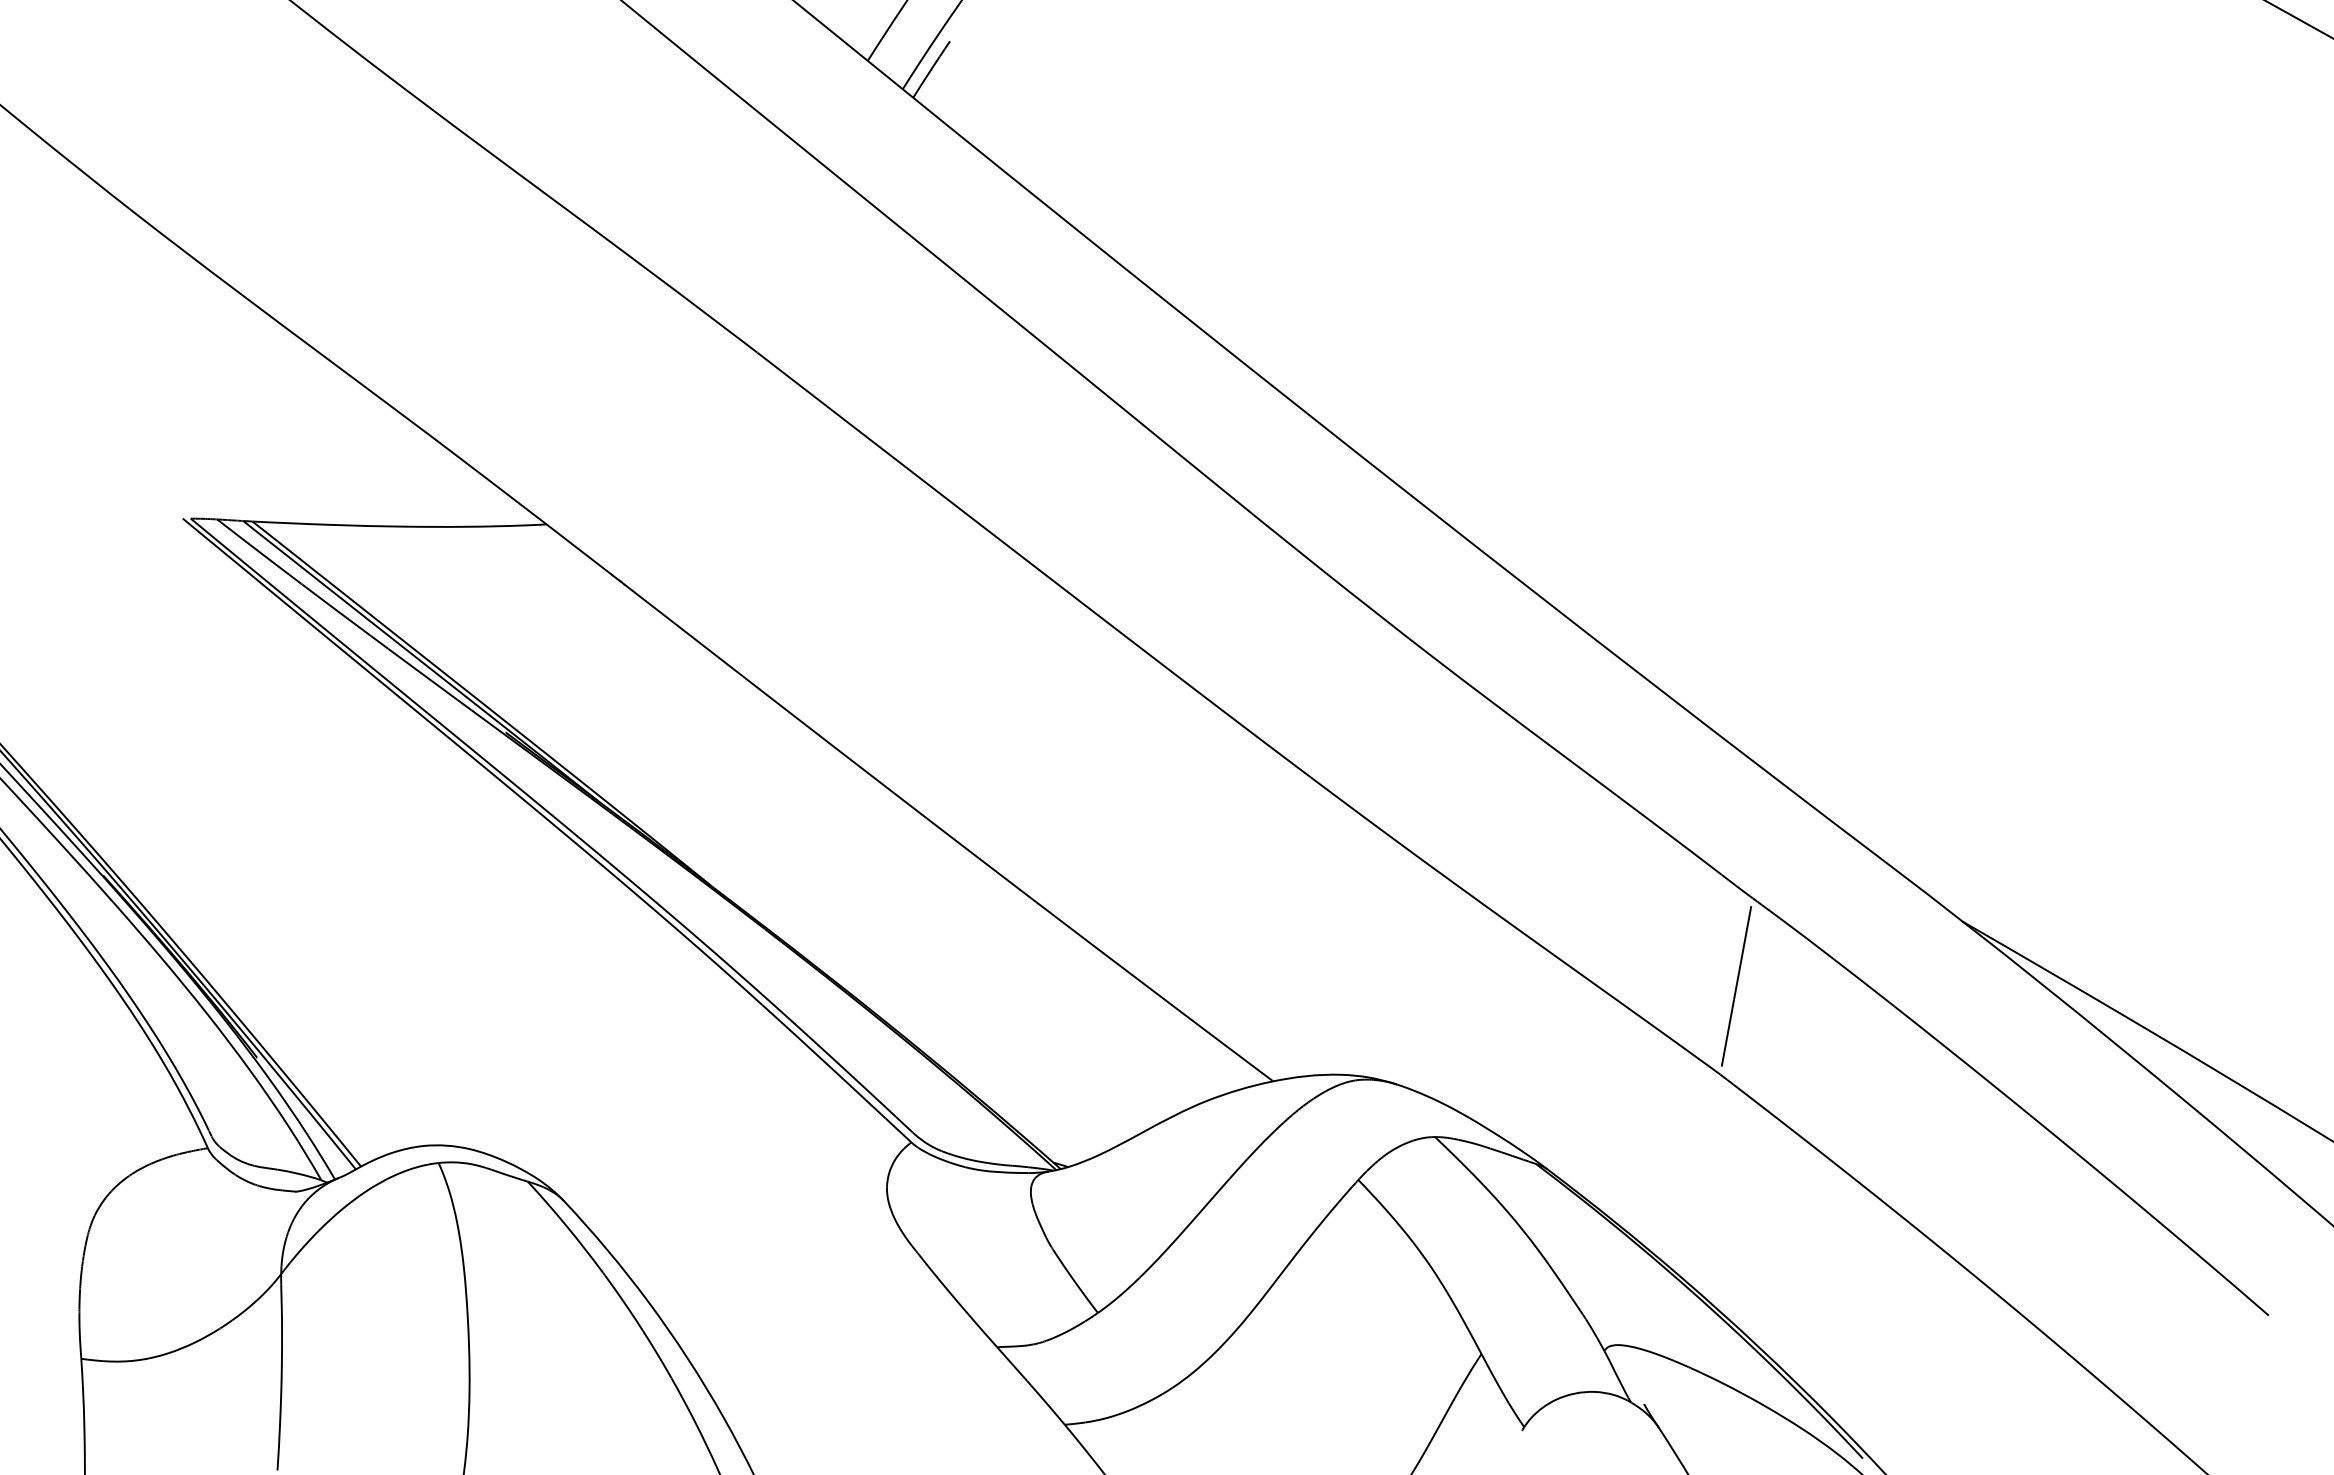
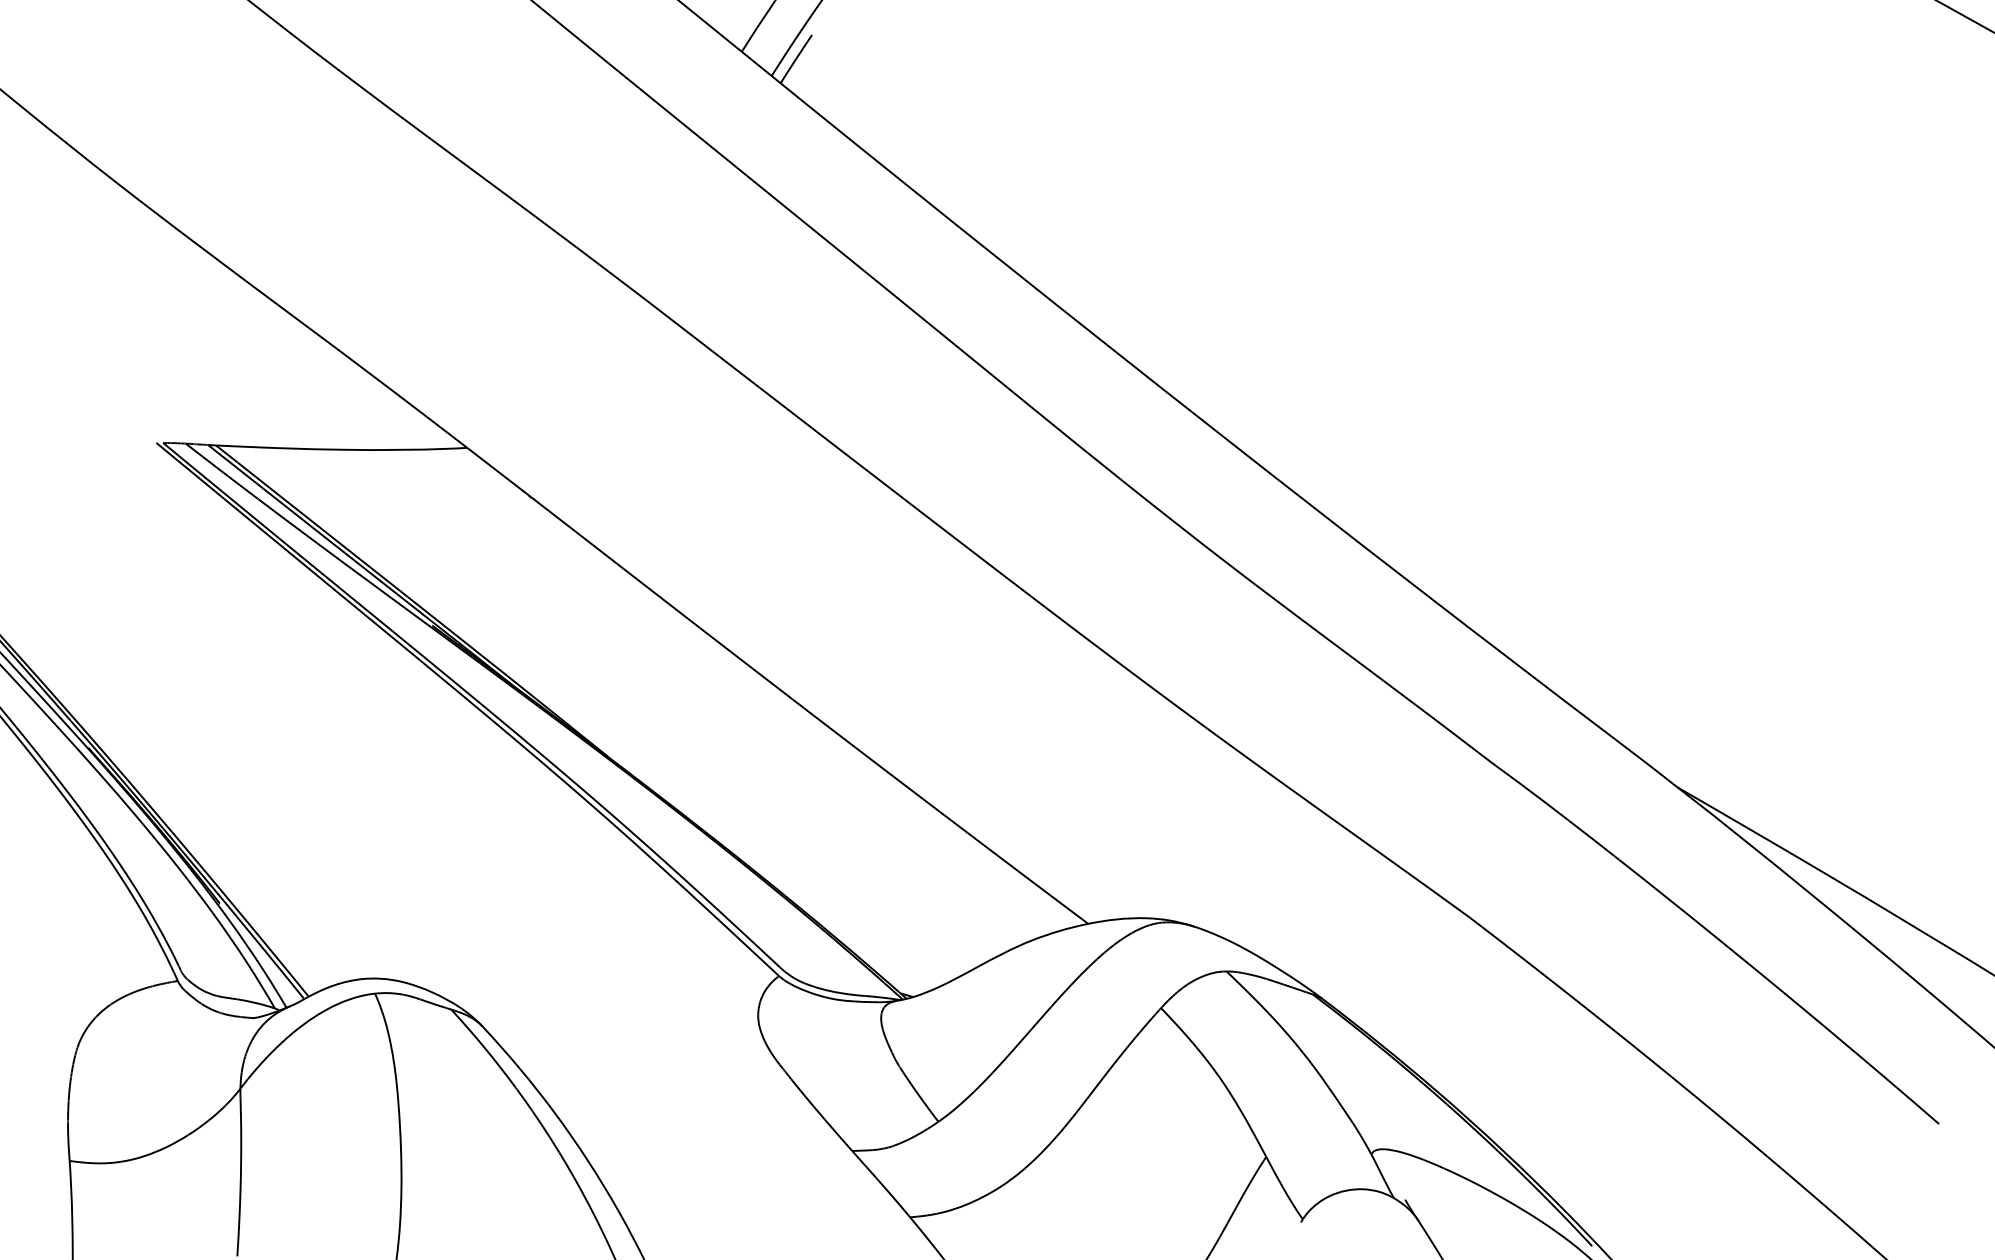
line: (1736, 986) -> (1484, 842), removed

